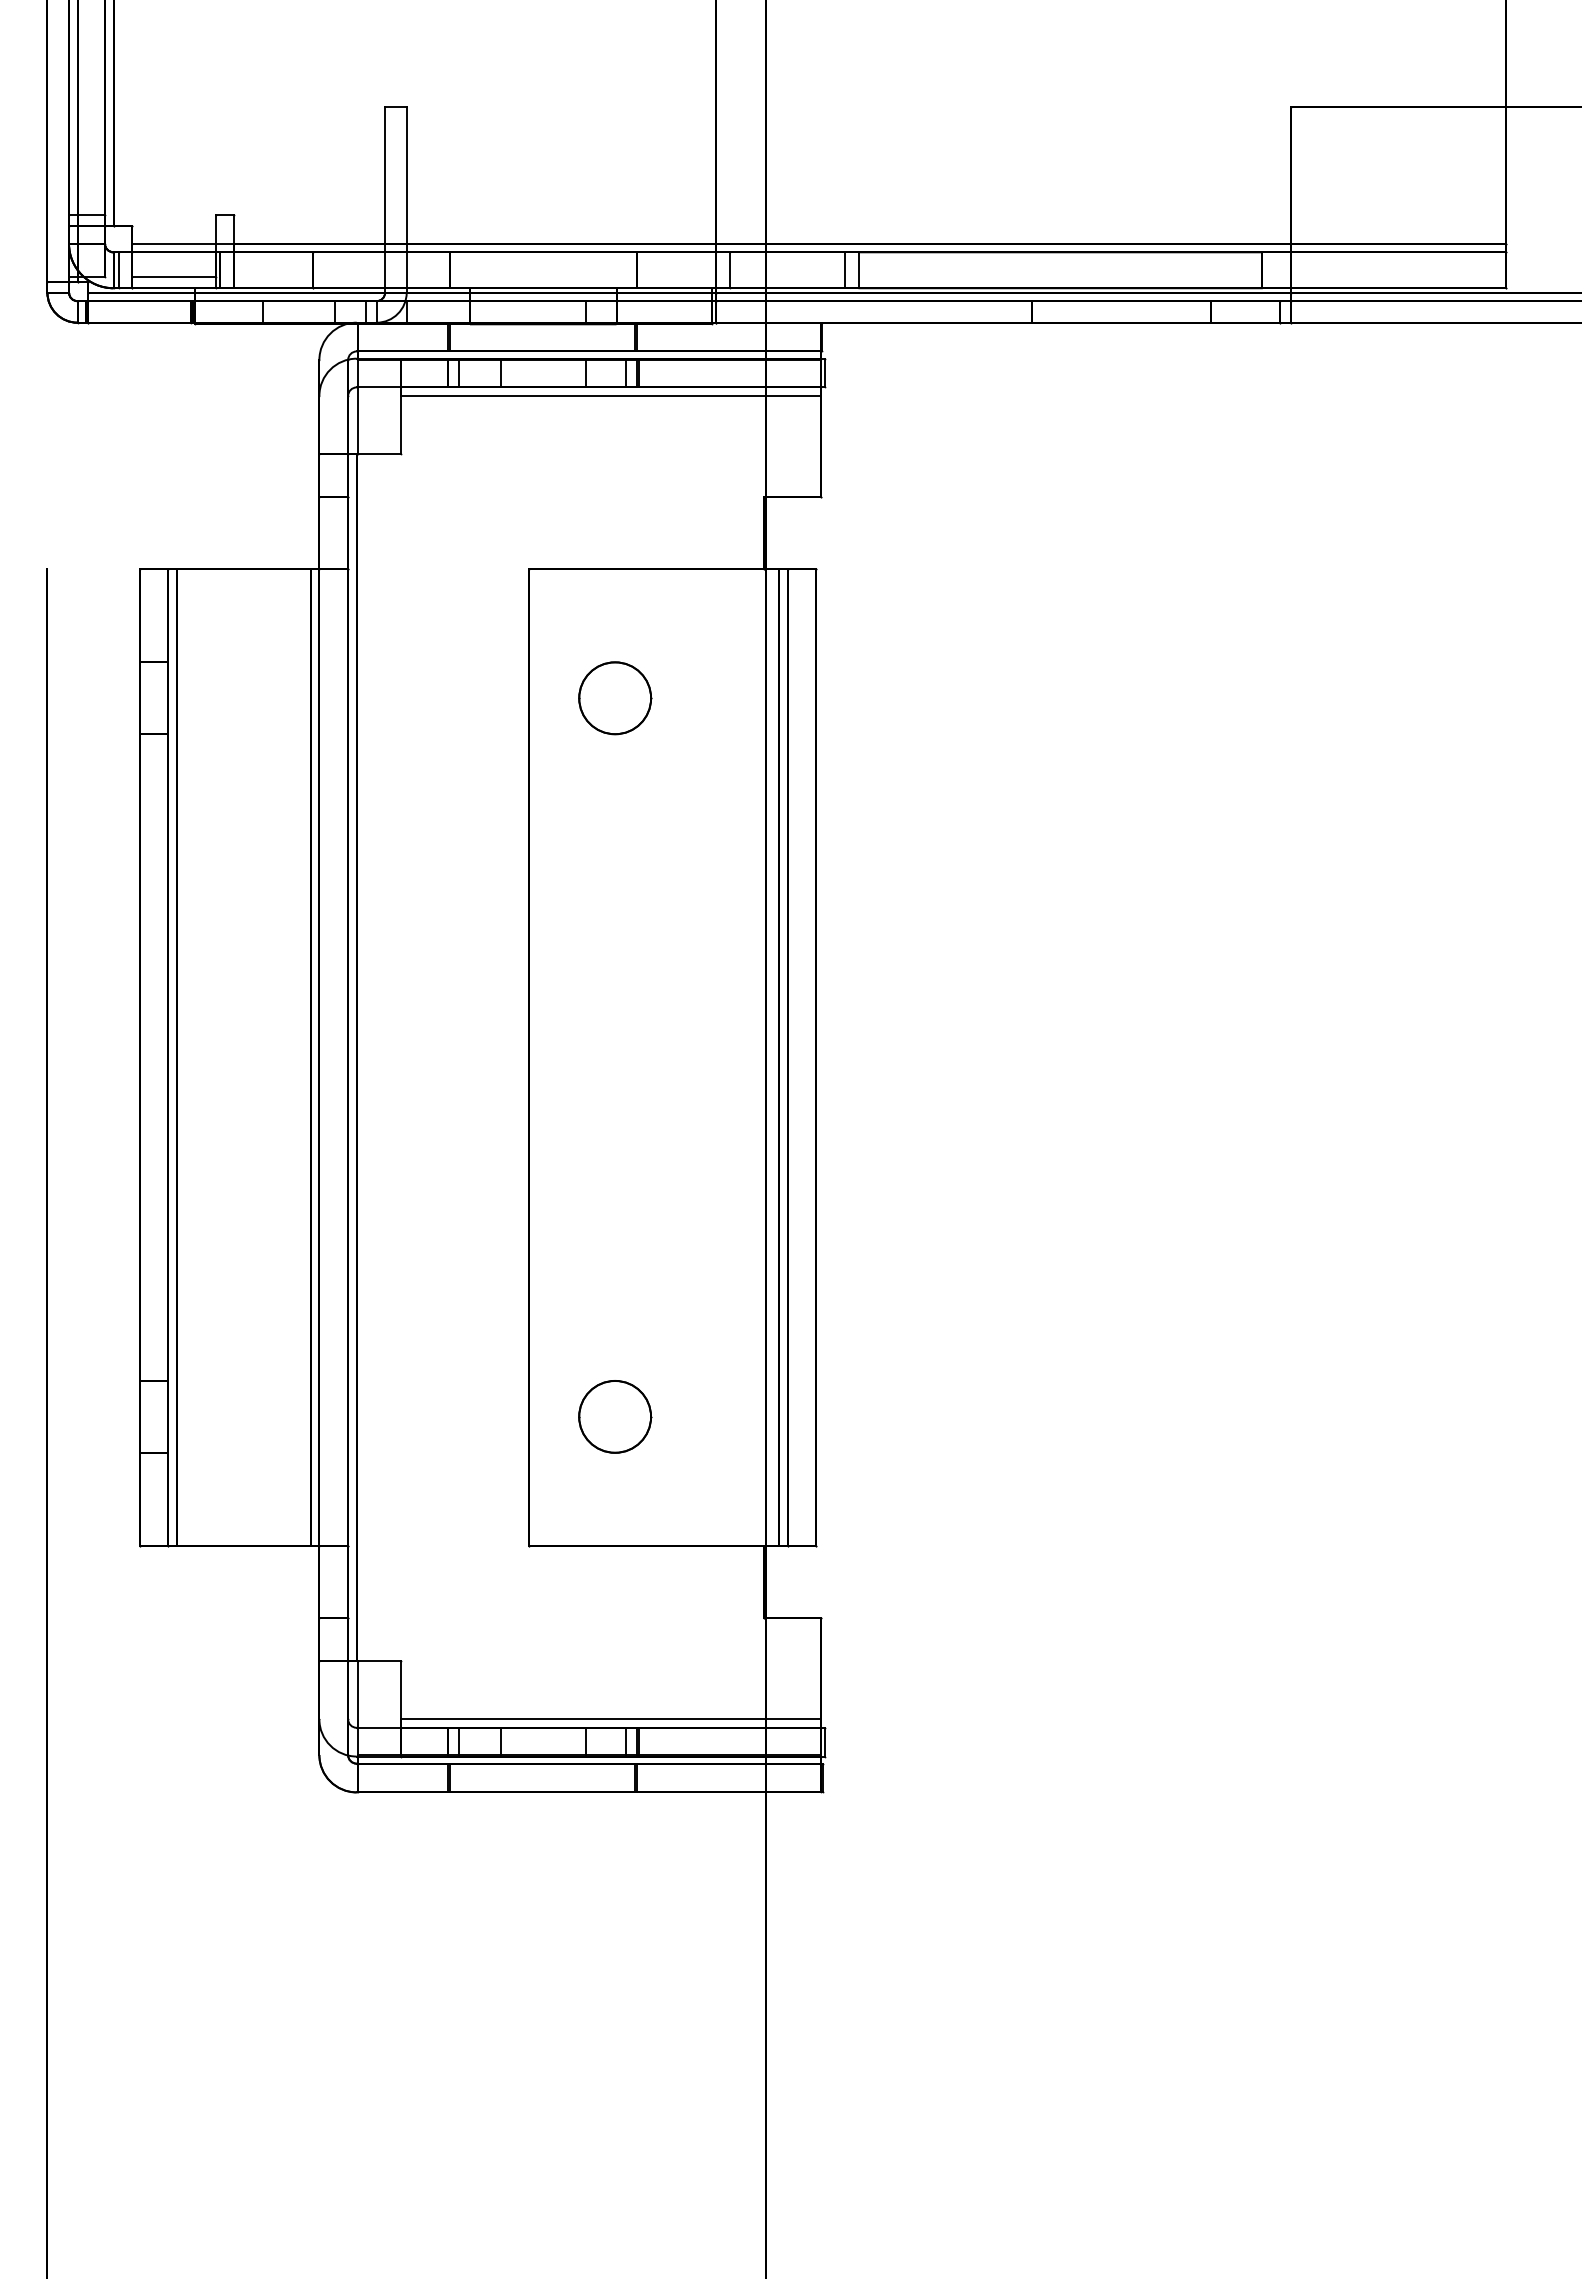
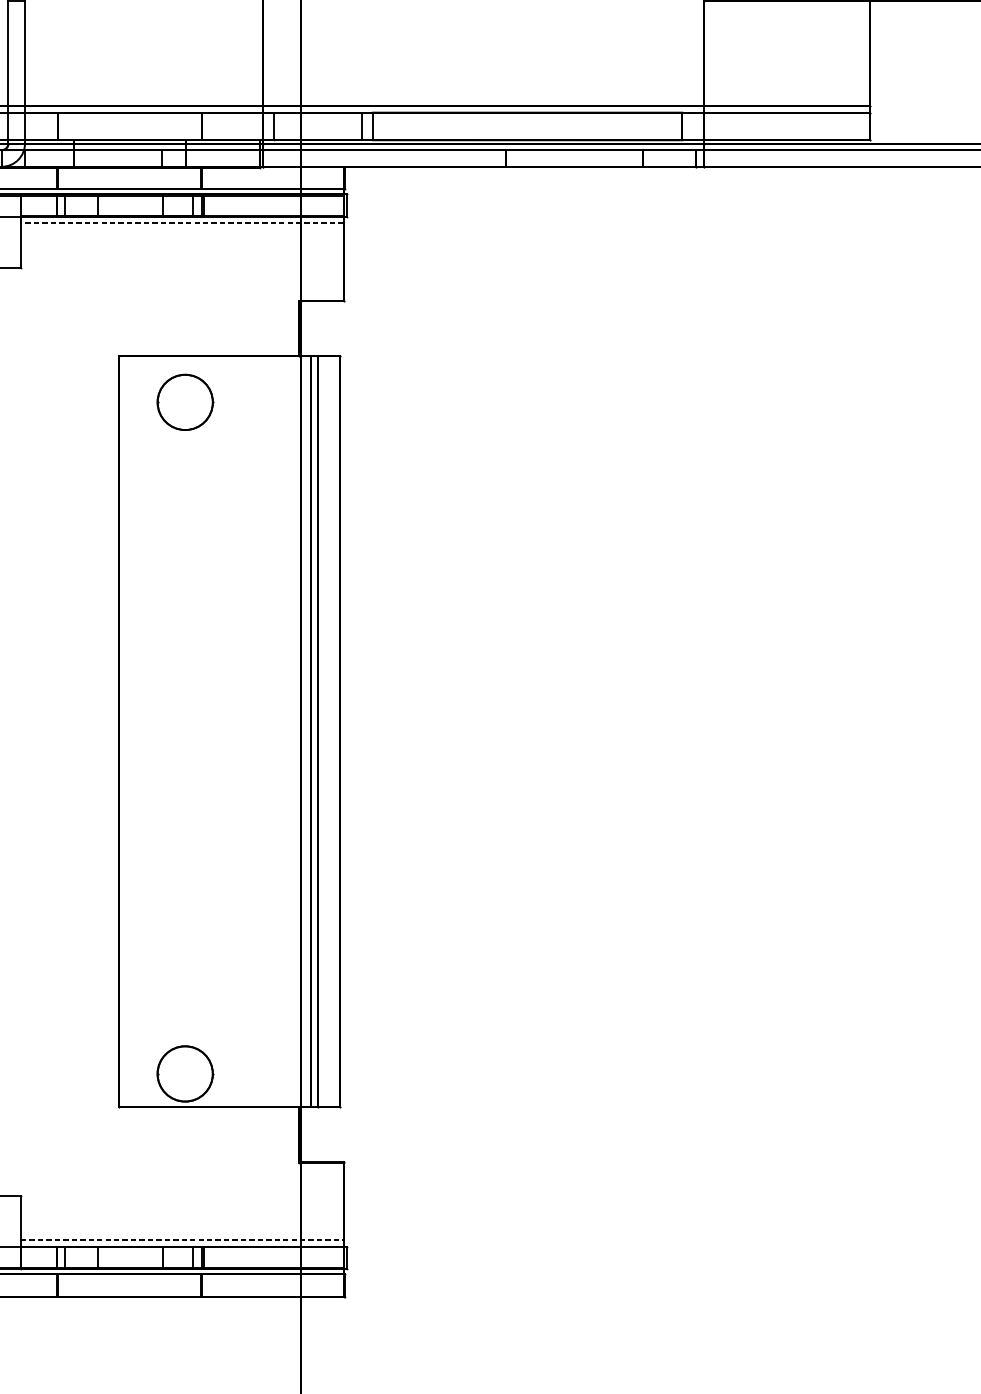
line: (611, 395) -> (182, 222), solid -> dashed
part: (615, 698) -> (185, 402), moved
part: (615, 1416) -> (185, 1073), moved
line: (611, 1719) -> (182, 1240), solid -> dashed

